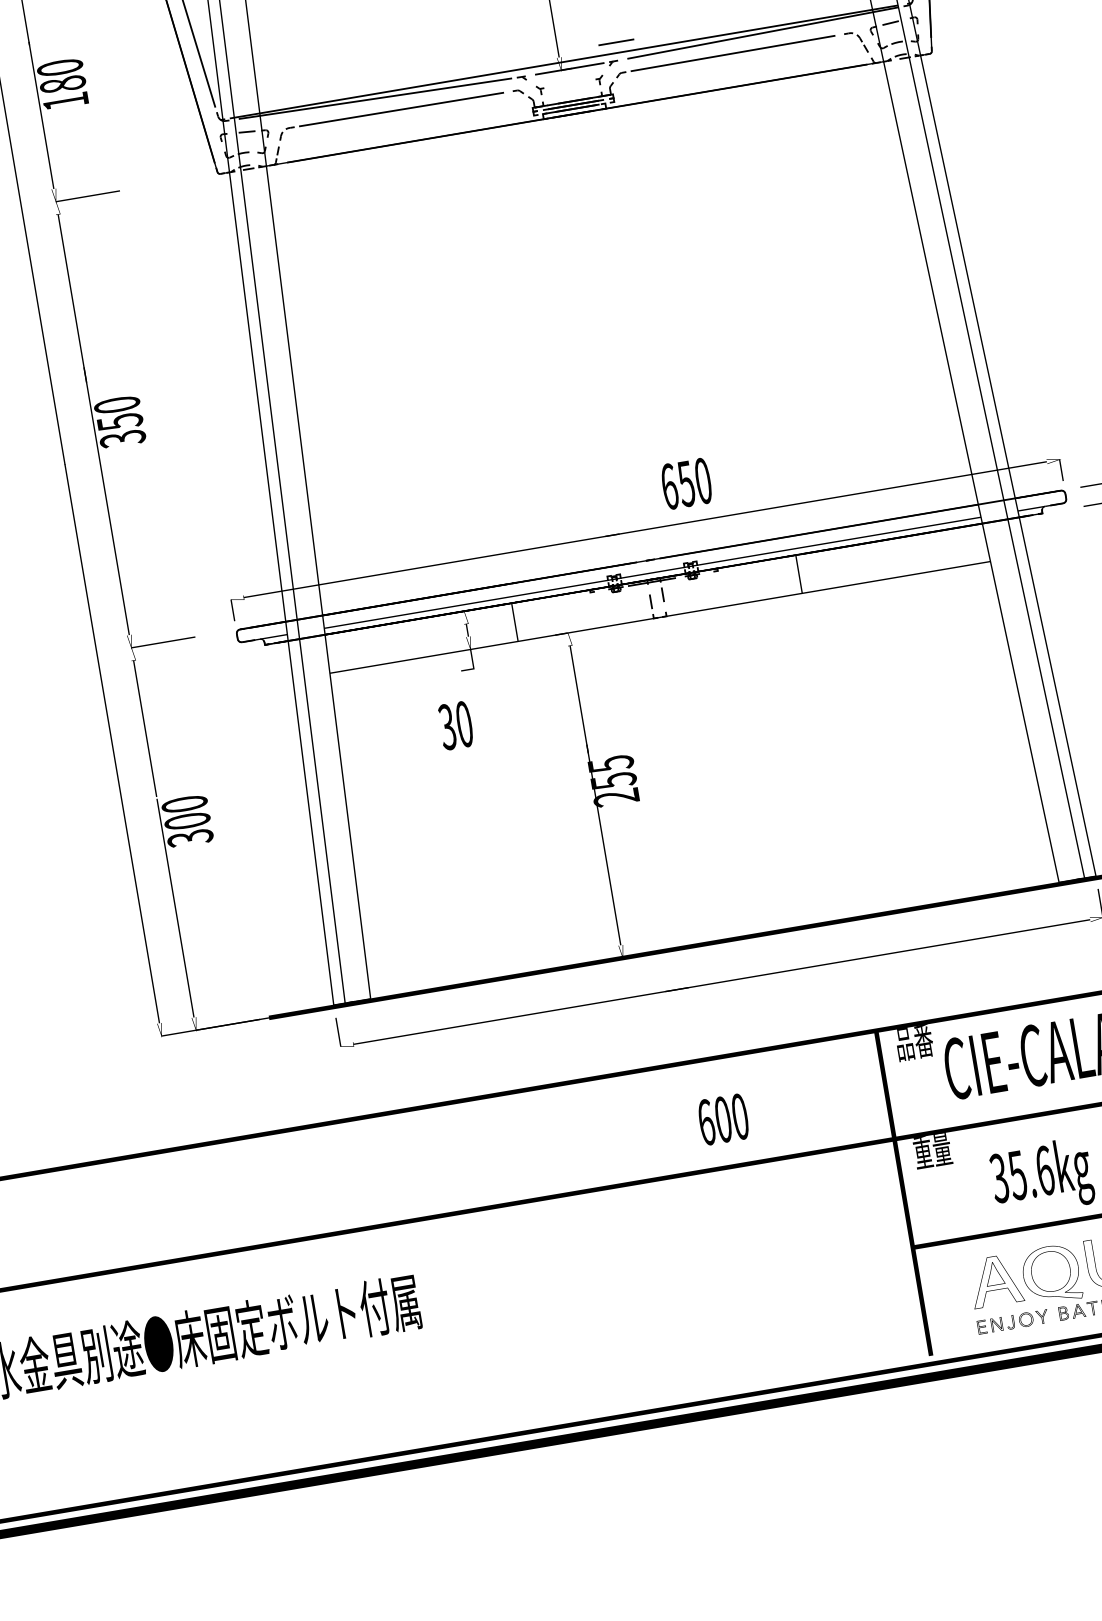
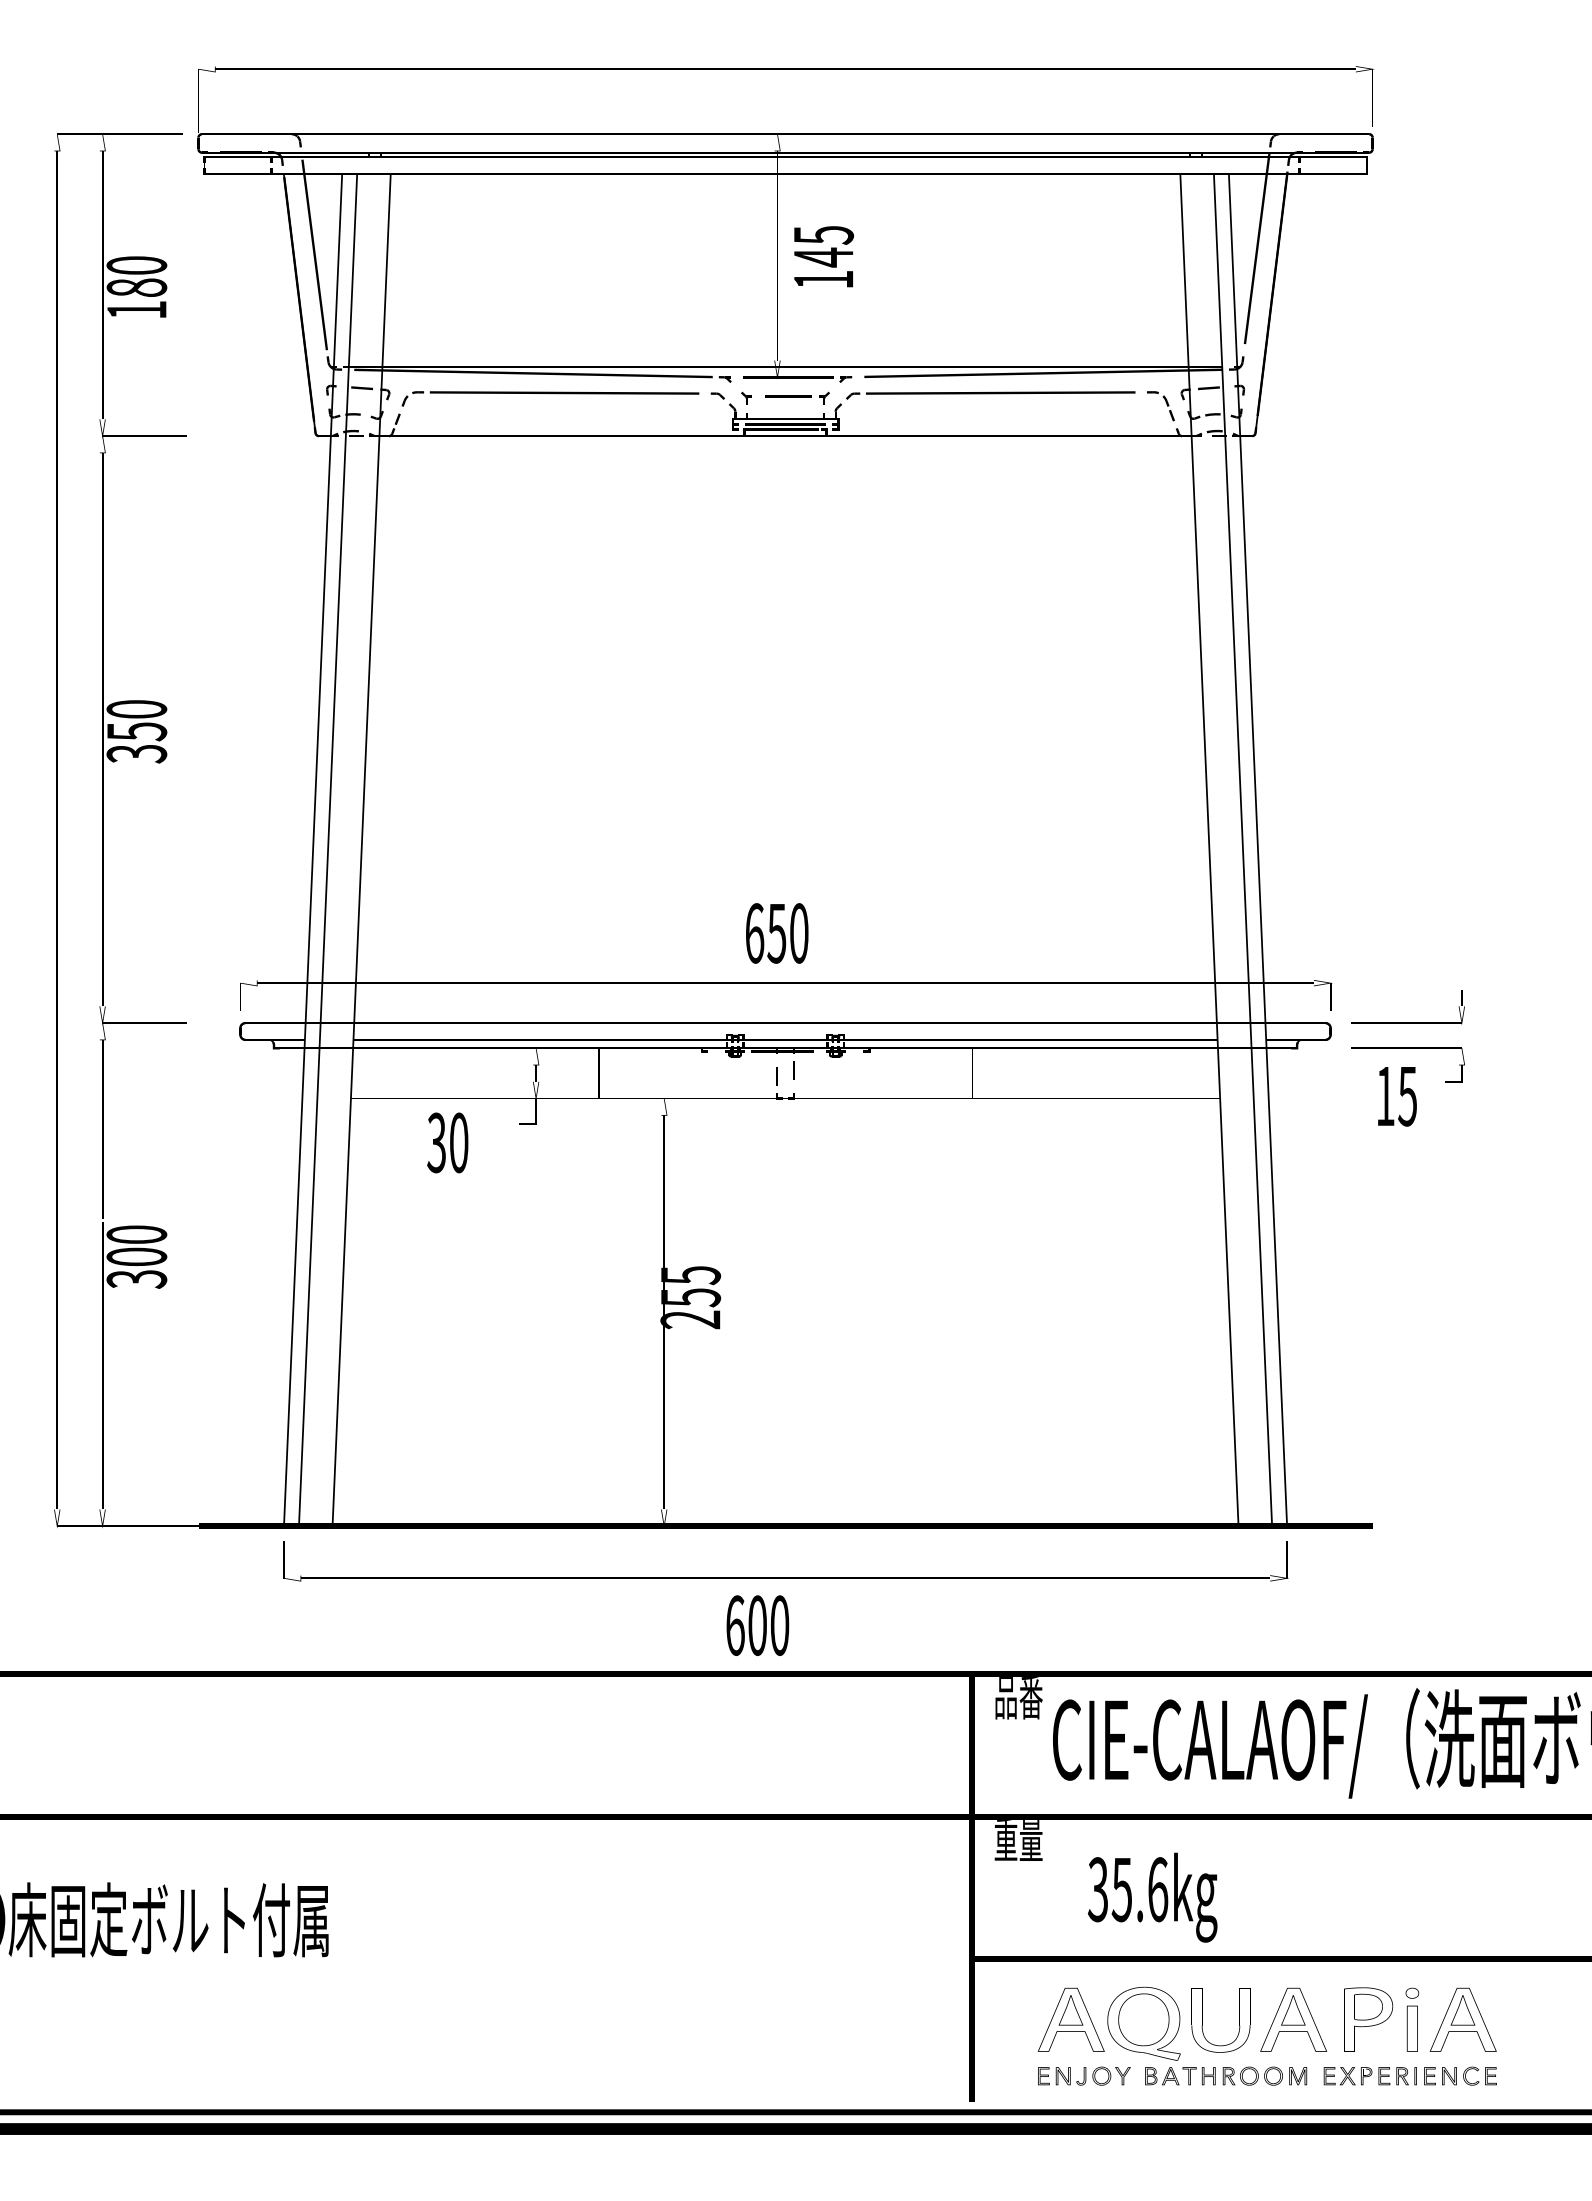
line: (616, 42) -> (788, 396), moved
text: (686, 483) -> (777, 933), moved
text: (455, 725) -> (447, 1142), moved
text: (723, 1119) -> (757, 1625), moved

